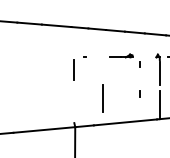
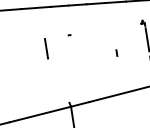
part: (124, 60) -> (109, 32), removed
line: (73, 69) -> (45, 48), moved
line: (139, 93) -> (116, 52), moved
line: (102, 98) -> (93, 73), removed

